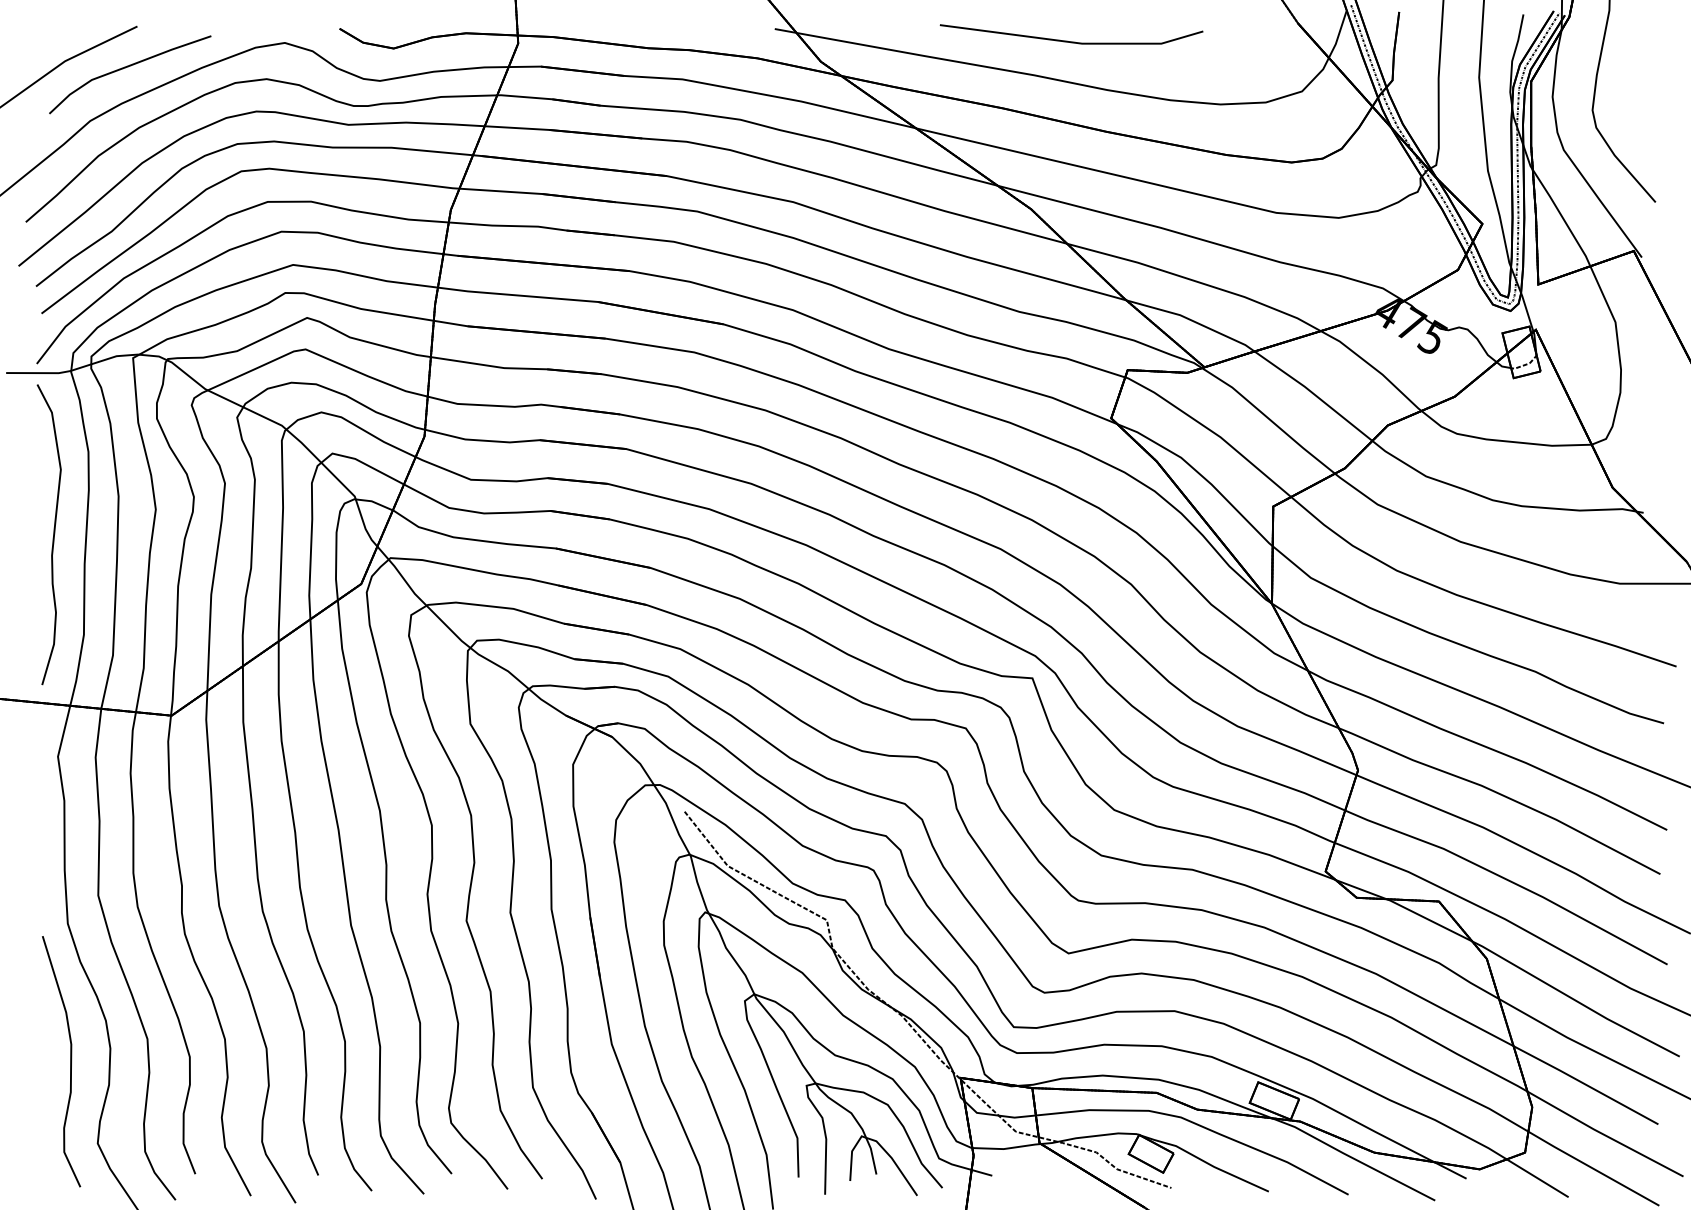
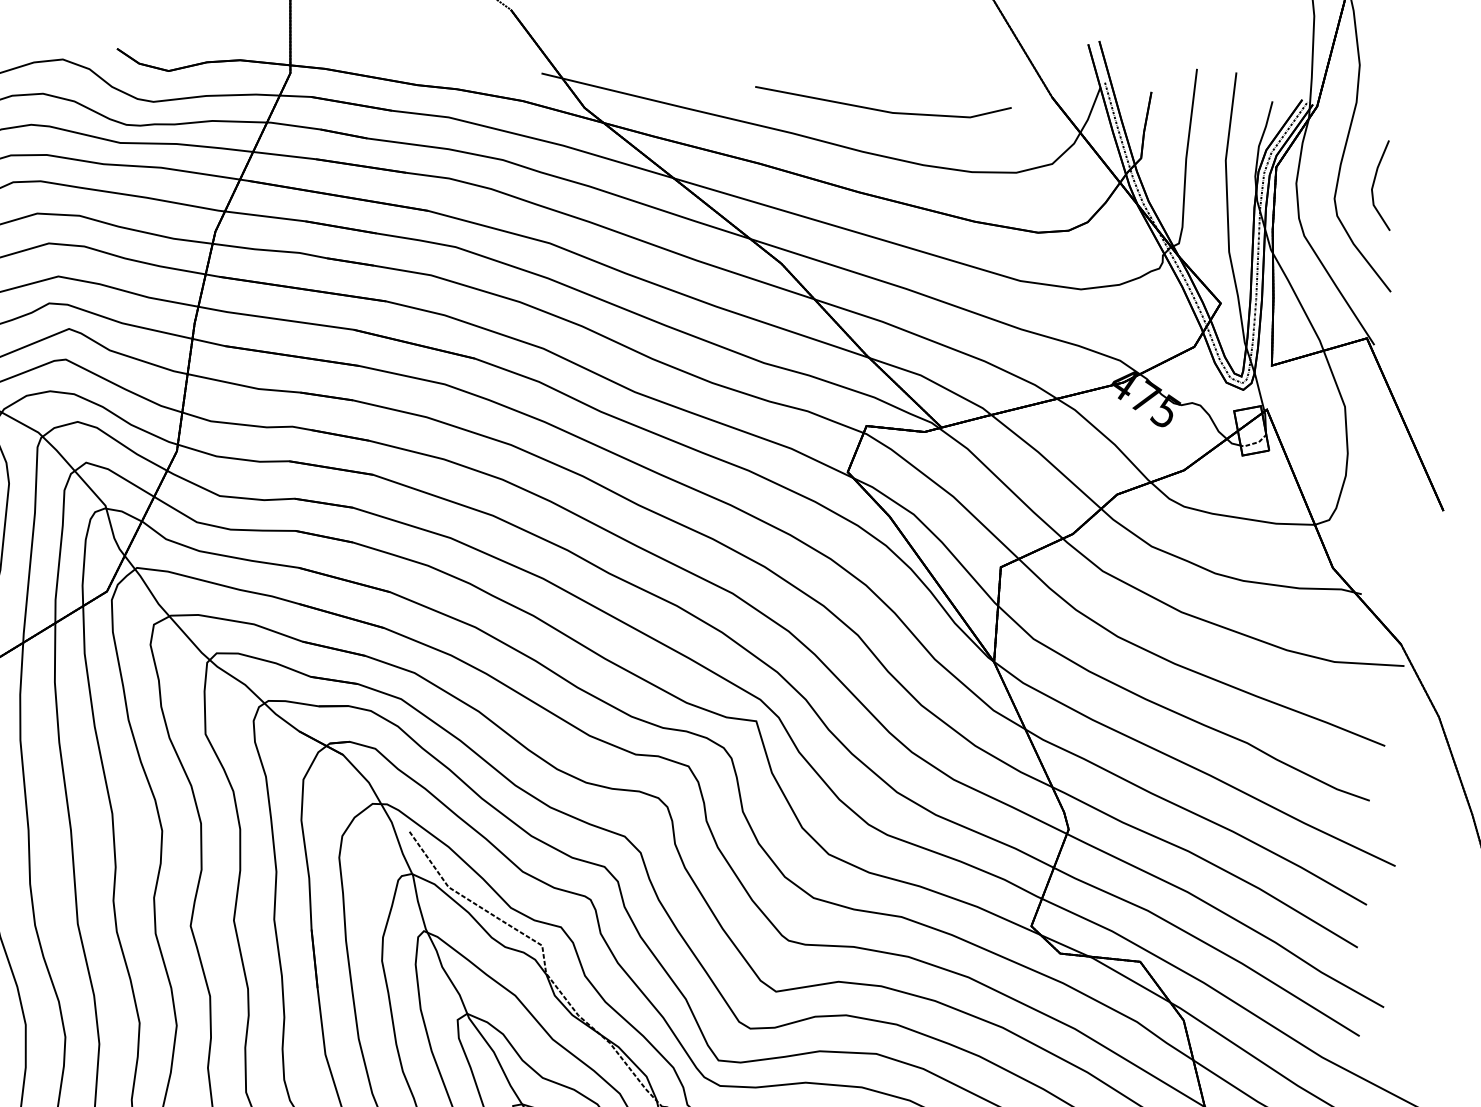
line: (1071, 41) -> (882, 110), moved
line: (1632, 93) -> (1374, 184), added

